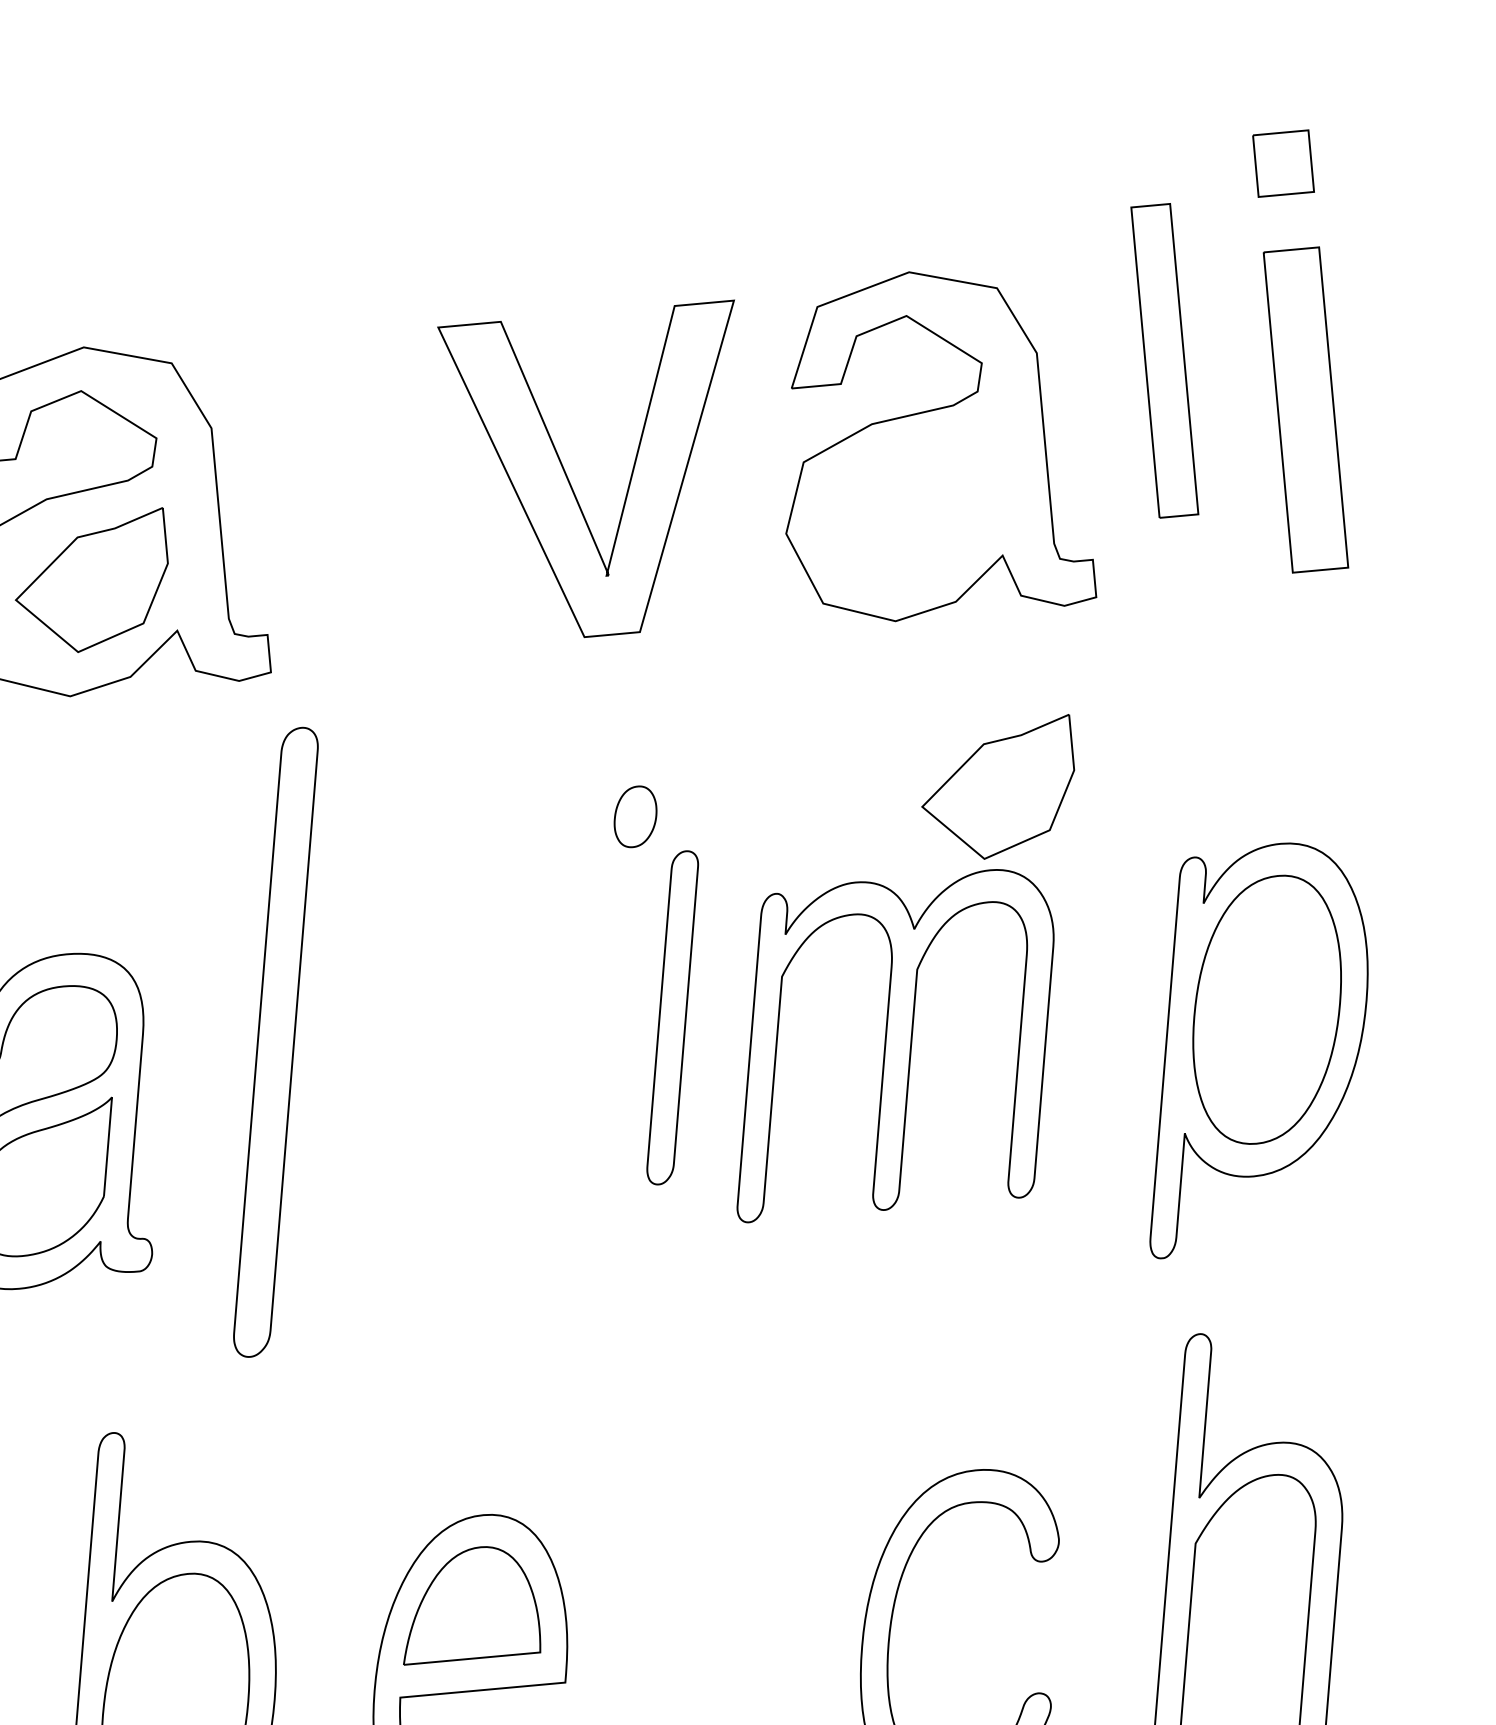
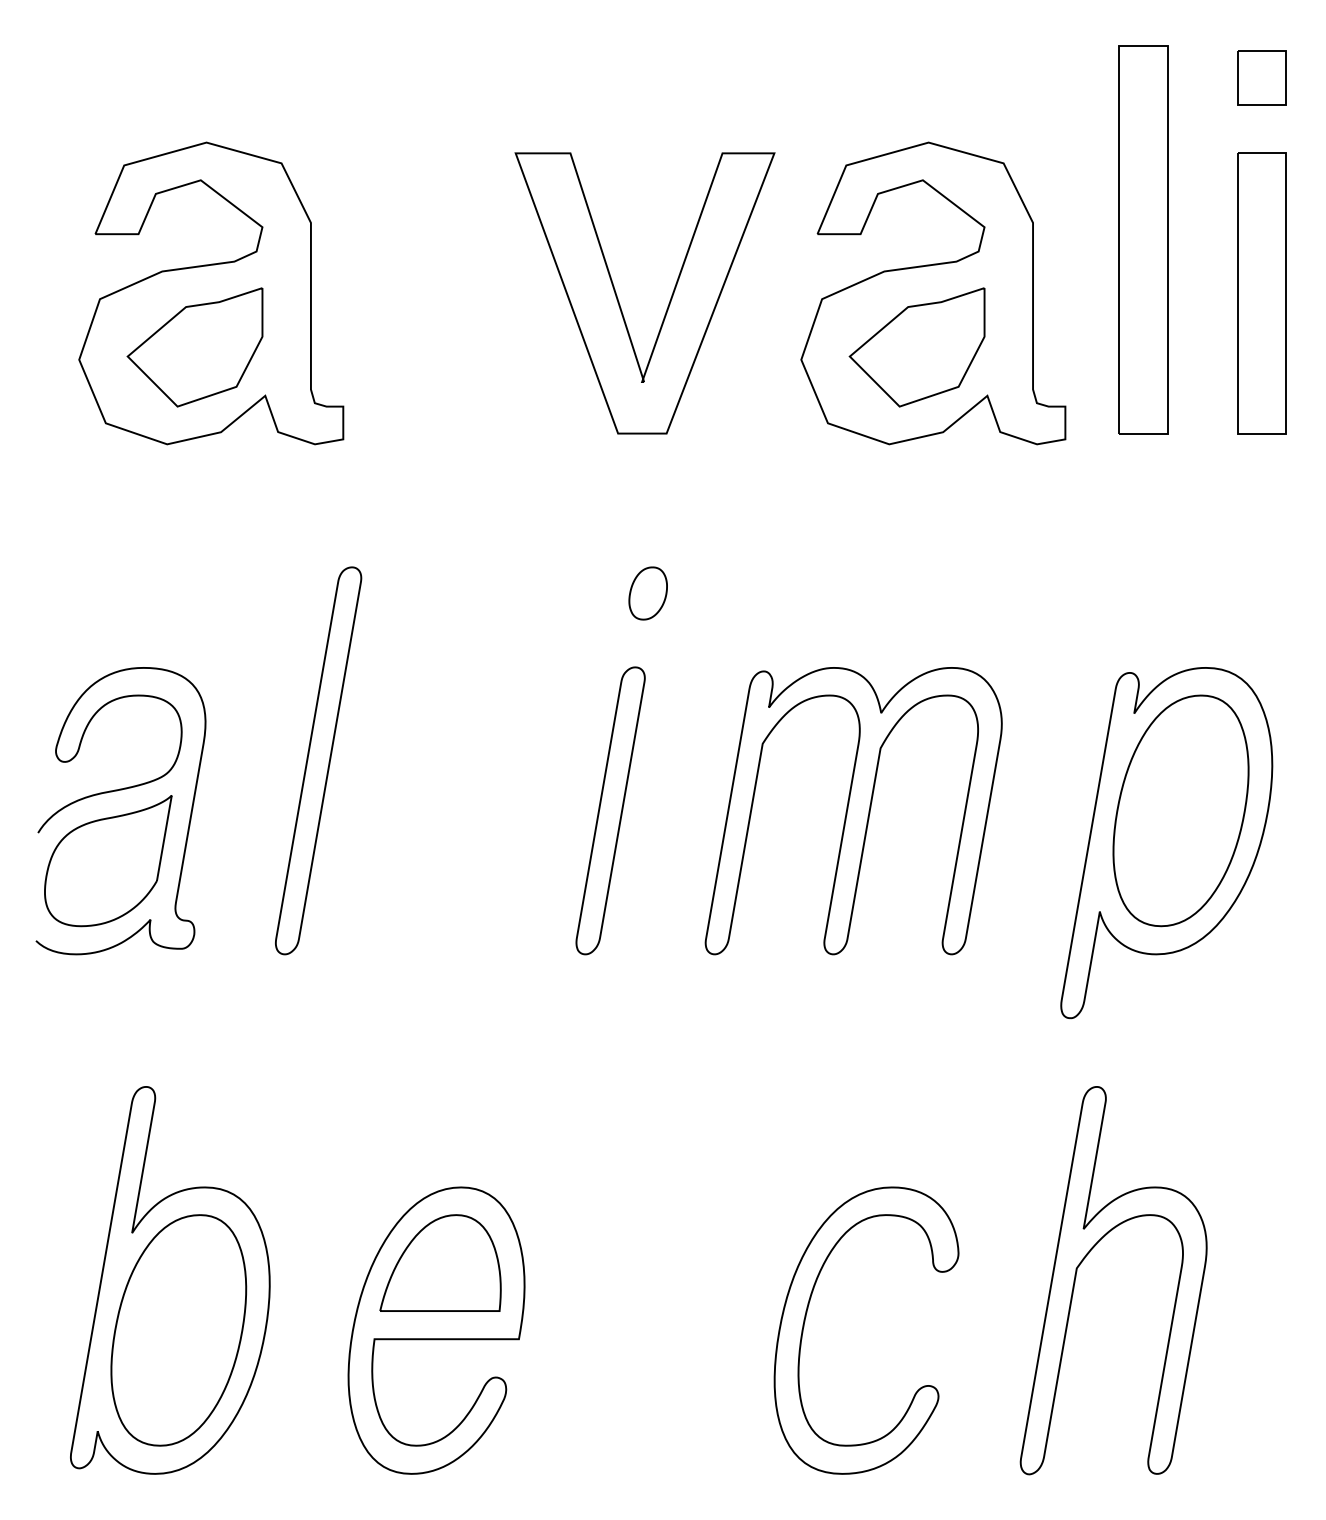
part: (1164, 360) -> (1143, 239), size x1.43
part: (997, 789) -> (916, 347), moved
part: (672, 1017) -> (610, 810), moved
part: (276, 1041) -> (318, 760), size x0.71

